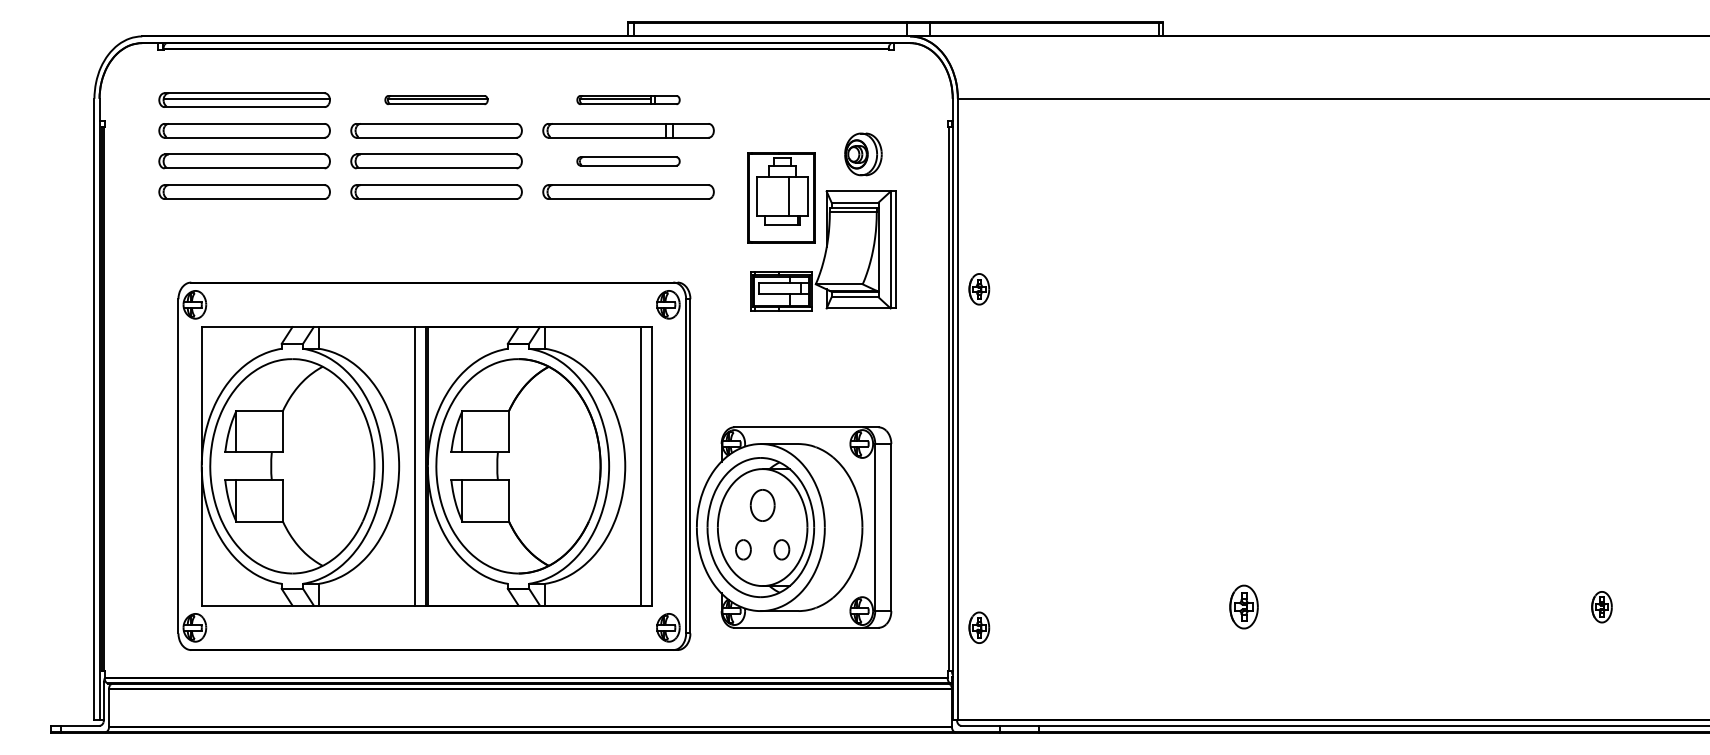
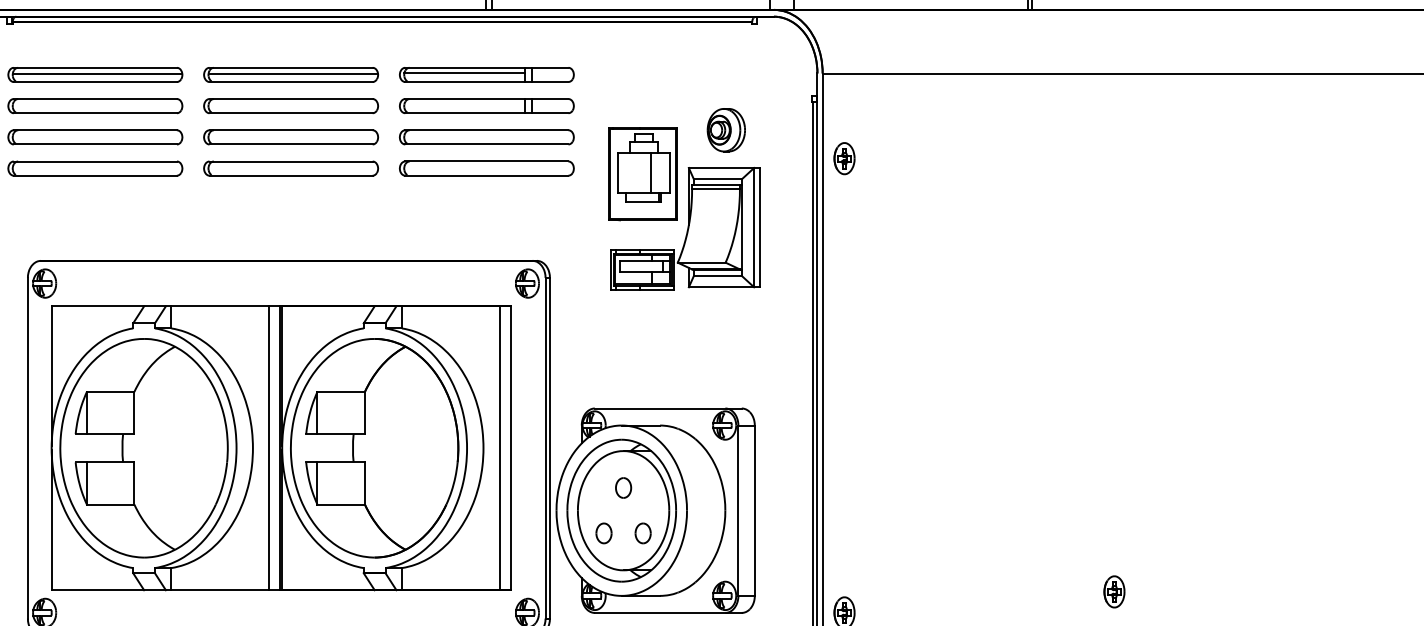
part: (436, 99) -> (291, 74), size x1.67
part: (628, 99) -> (486, 74), size x1.67
part: (628, 161) -> (486, 137), size x1.67
part: (979, 289) -> (844, 158), moved
part: (762, 504) -> (623, 487), size x0.62
part: (1243, 607) -> (1113, 592), size x0.71

